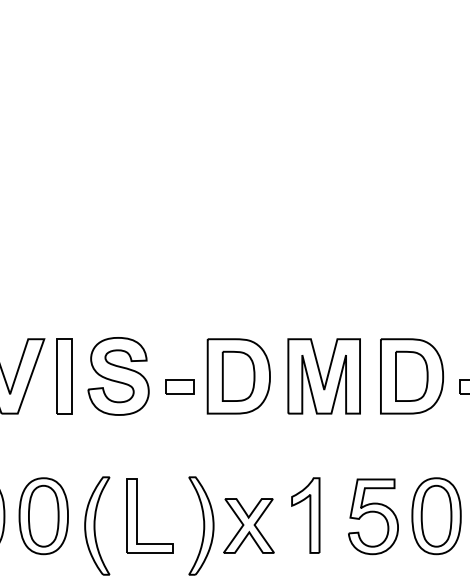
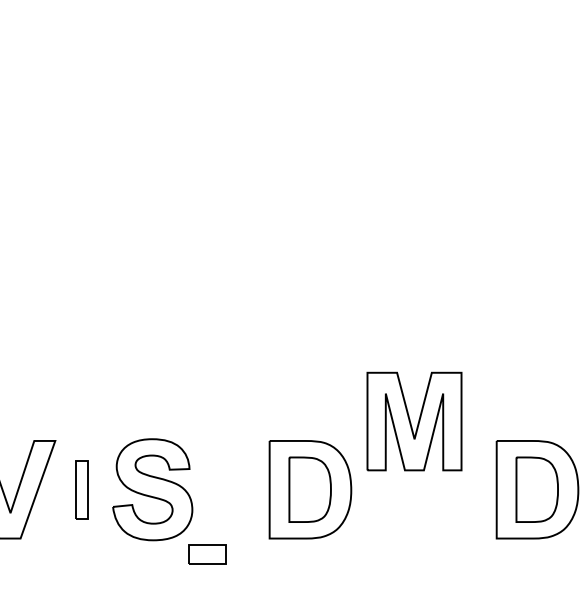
part: (64, 376) -> (81, 489), size x0.6
part: (323, 376) -> (413, 421), moved
part: (179, 386) -> (207, 554), moved

